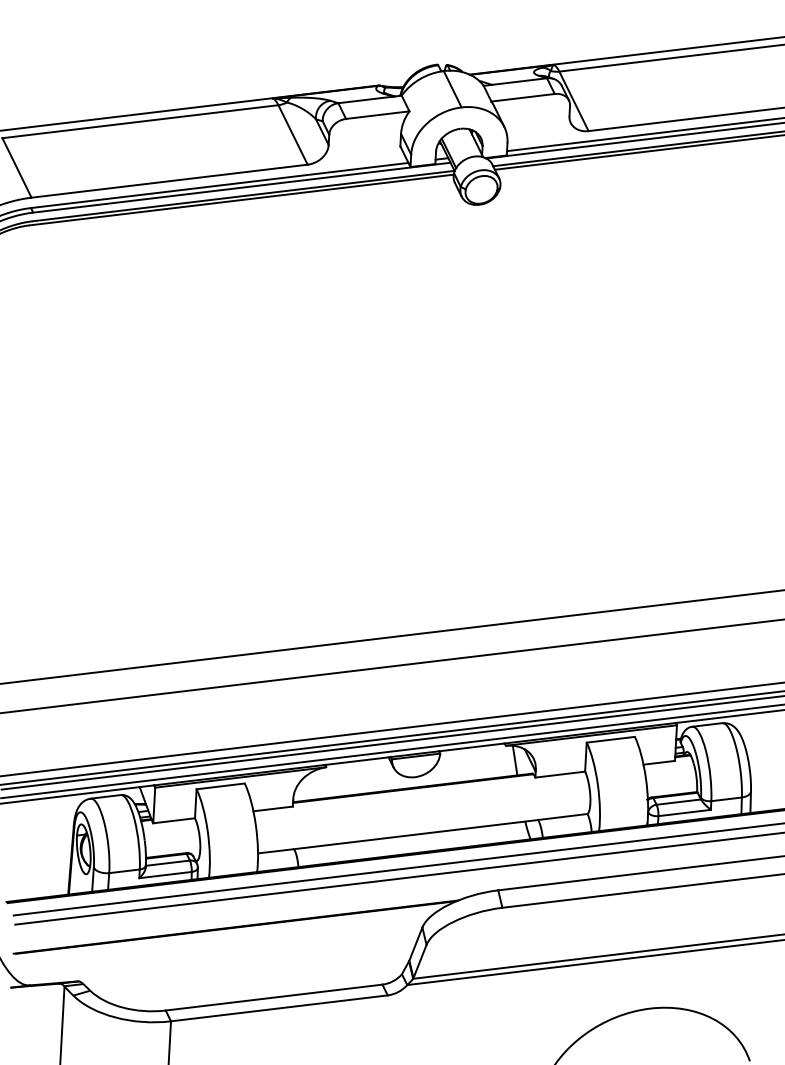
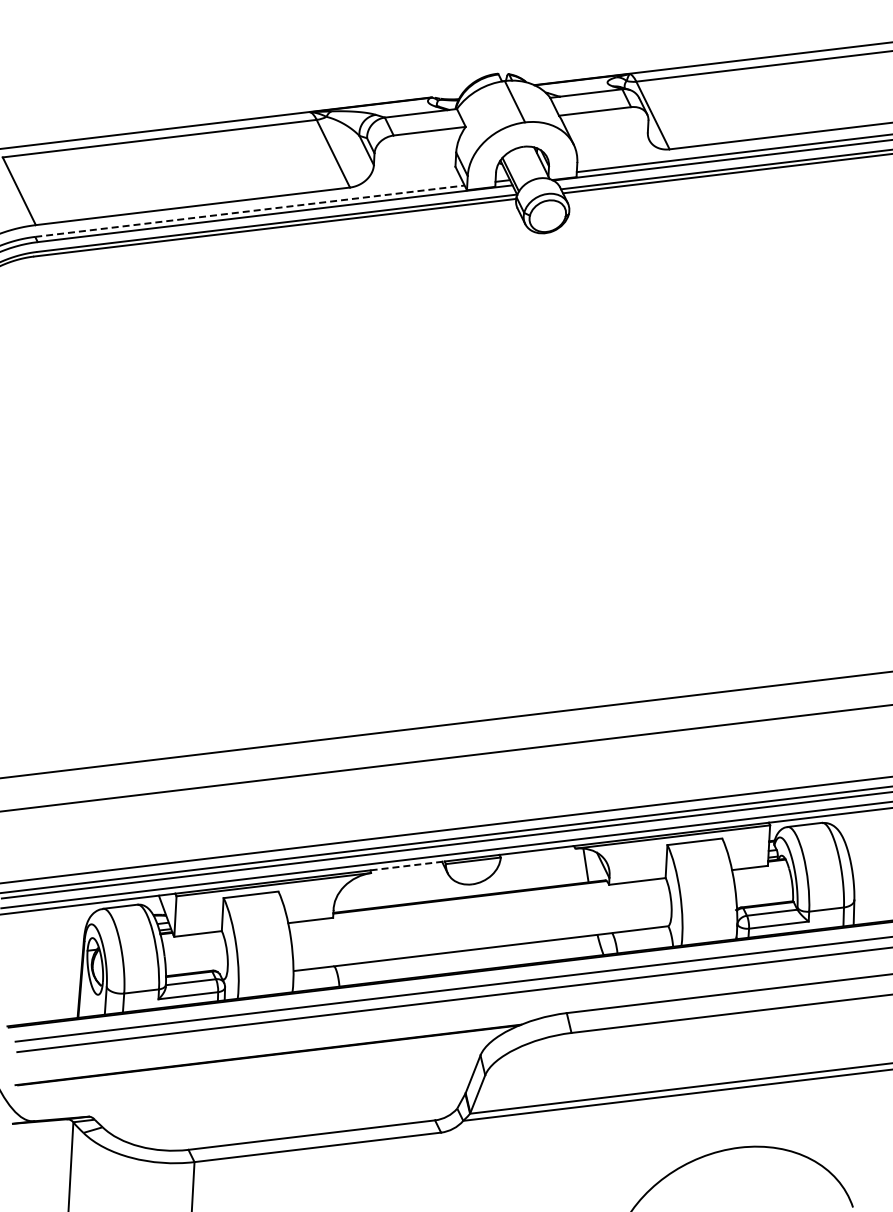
line: (220, 185) -> (250, 211), solid -> dashed
line: (359, 760) -> (408, 865), solid -> dashed

